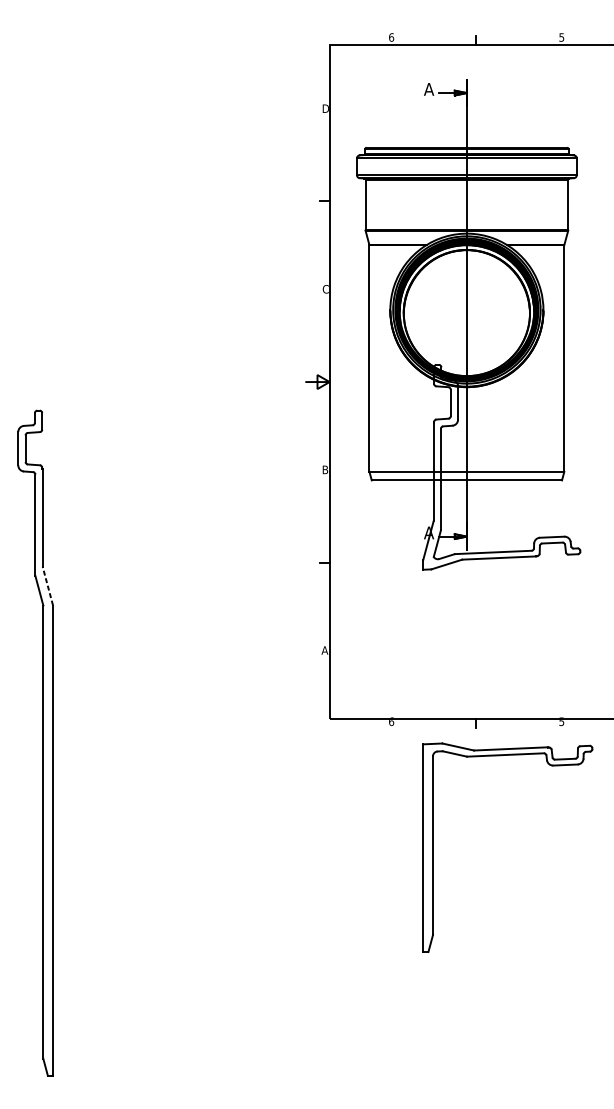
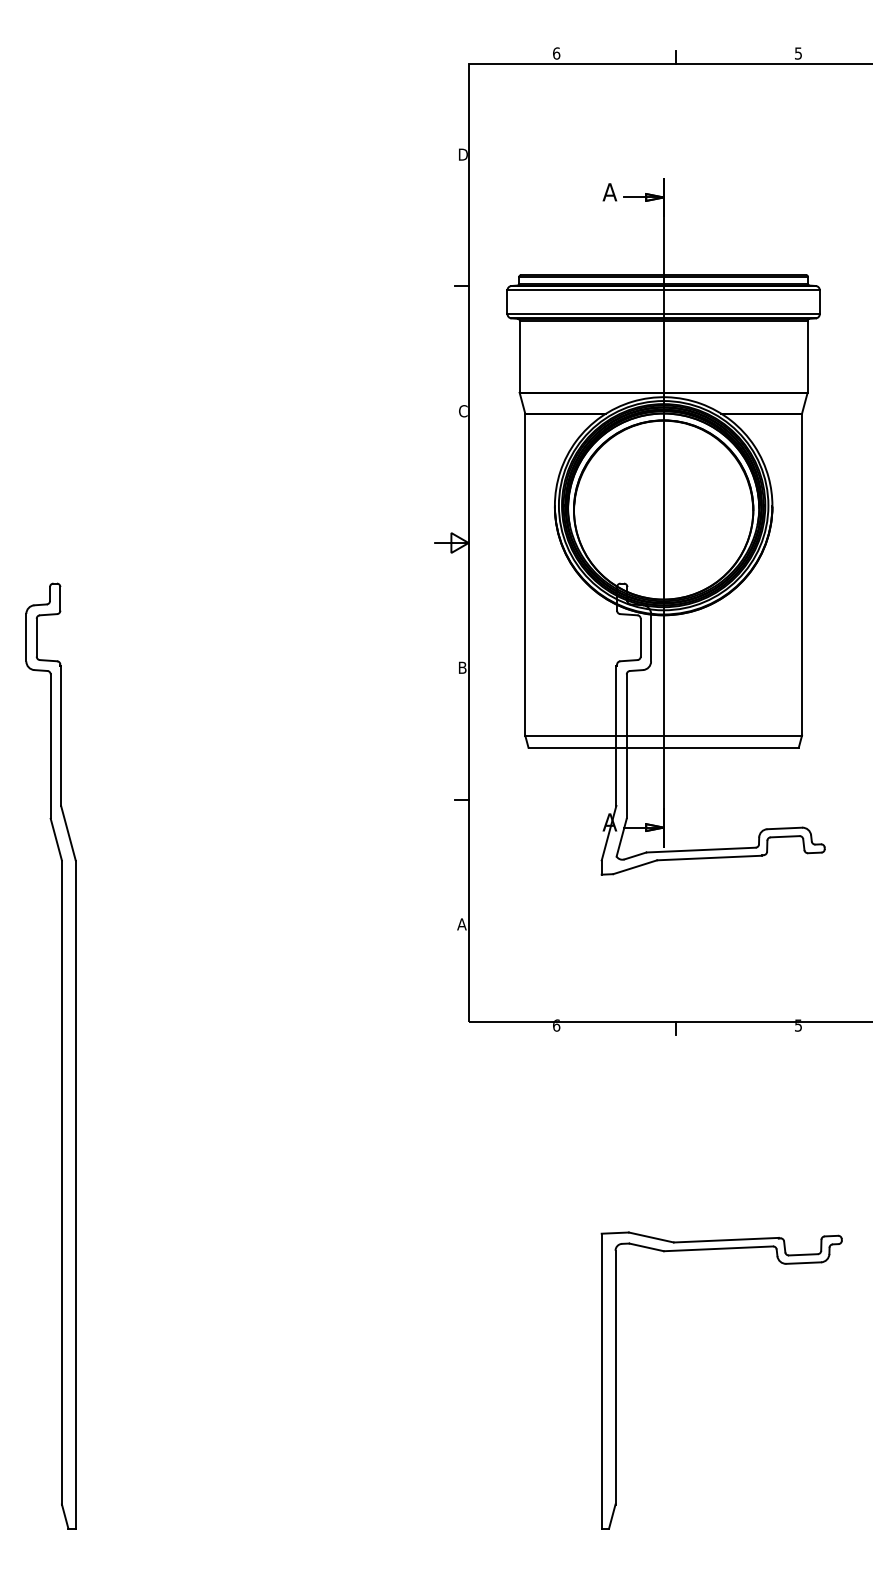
part: (468, 324) -> (665, 526), moved
line: (47, 585) -> (68, 832), dashed -> solid
part: (433, 847) -> (616, 1380), moved

